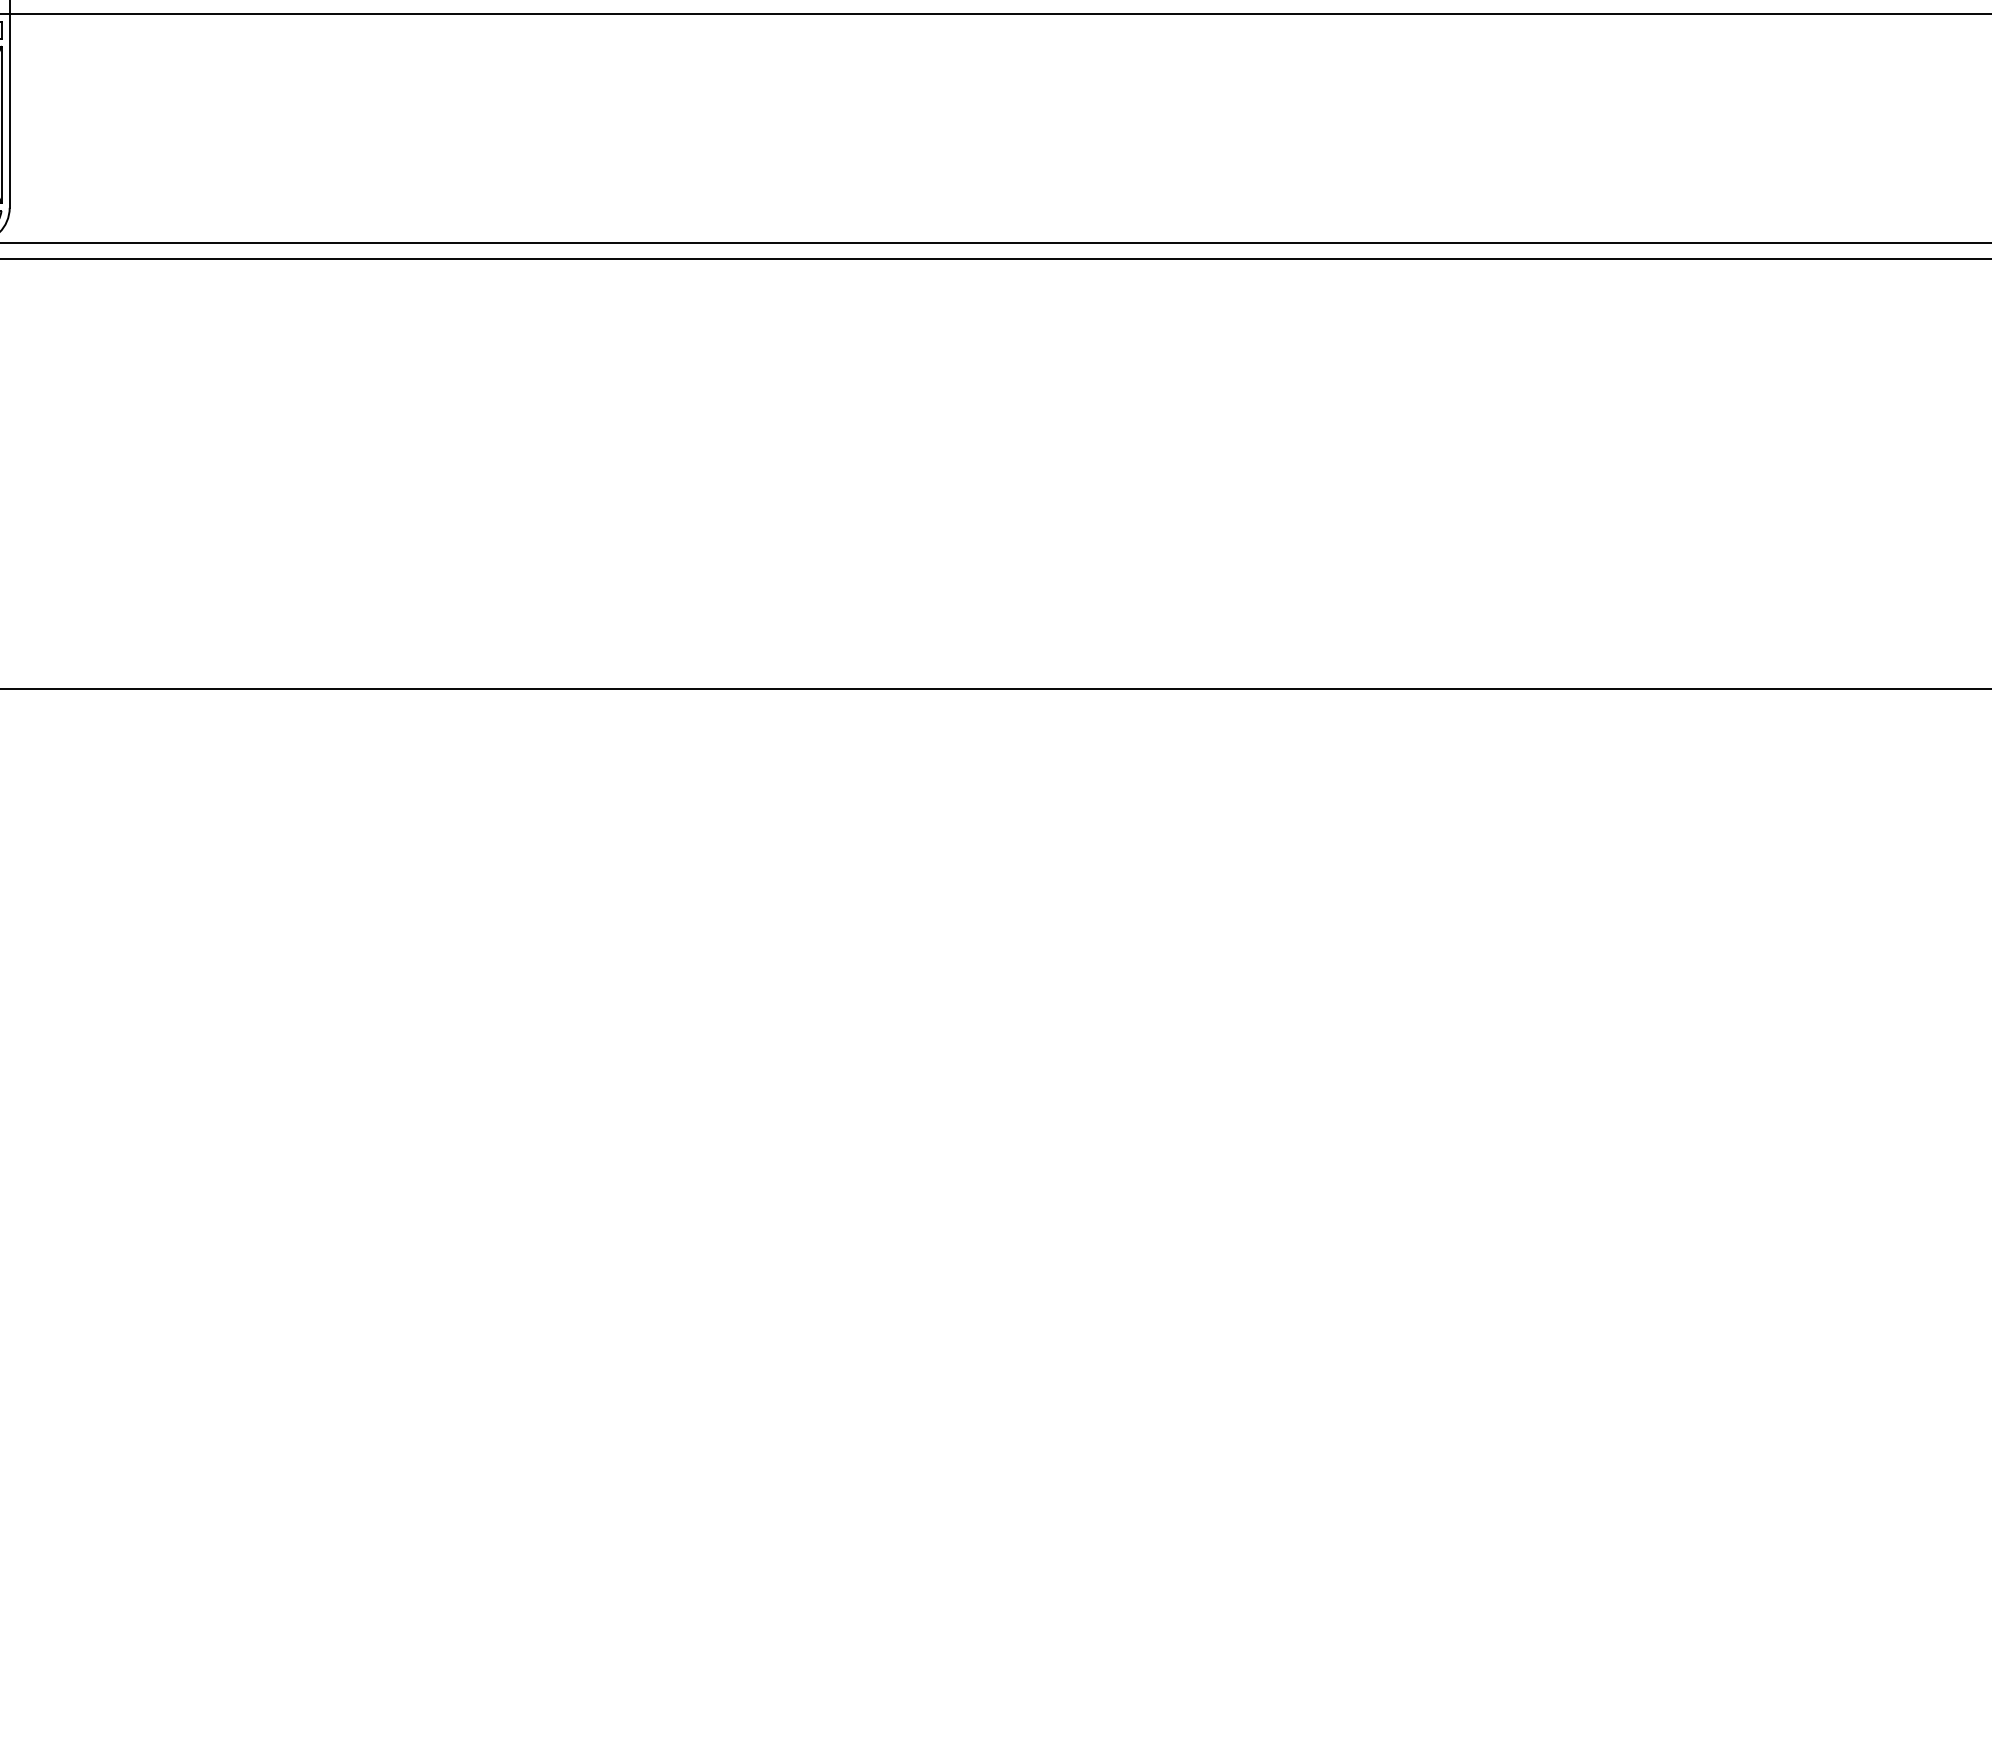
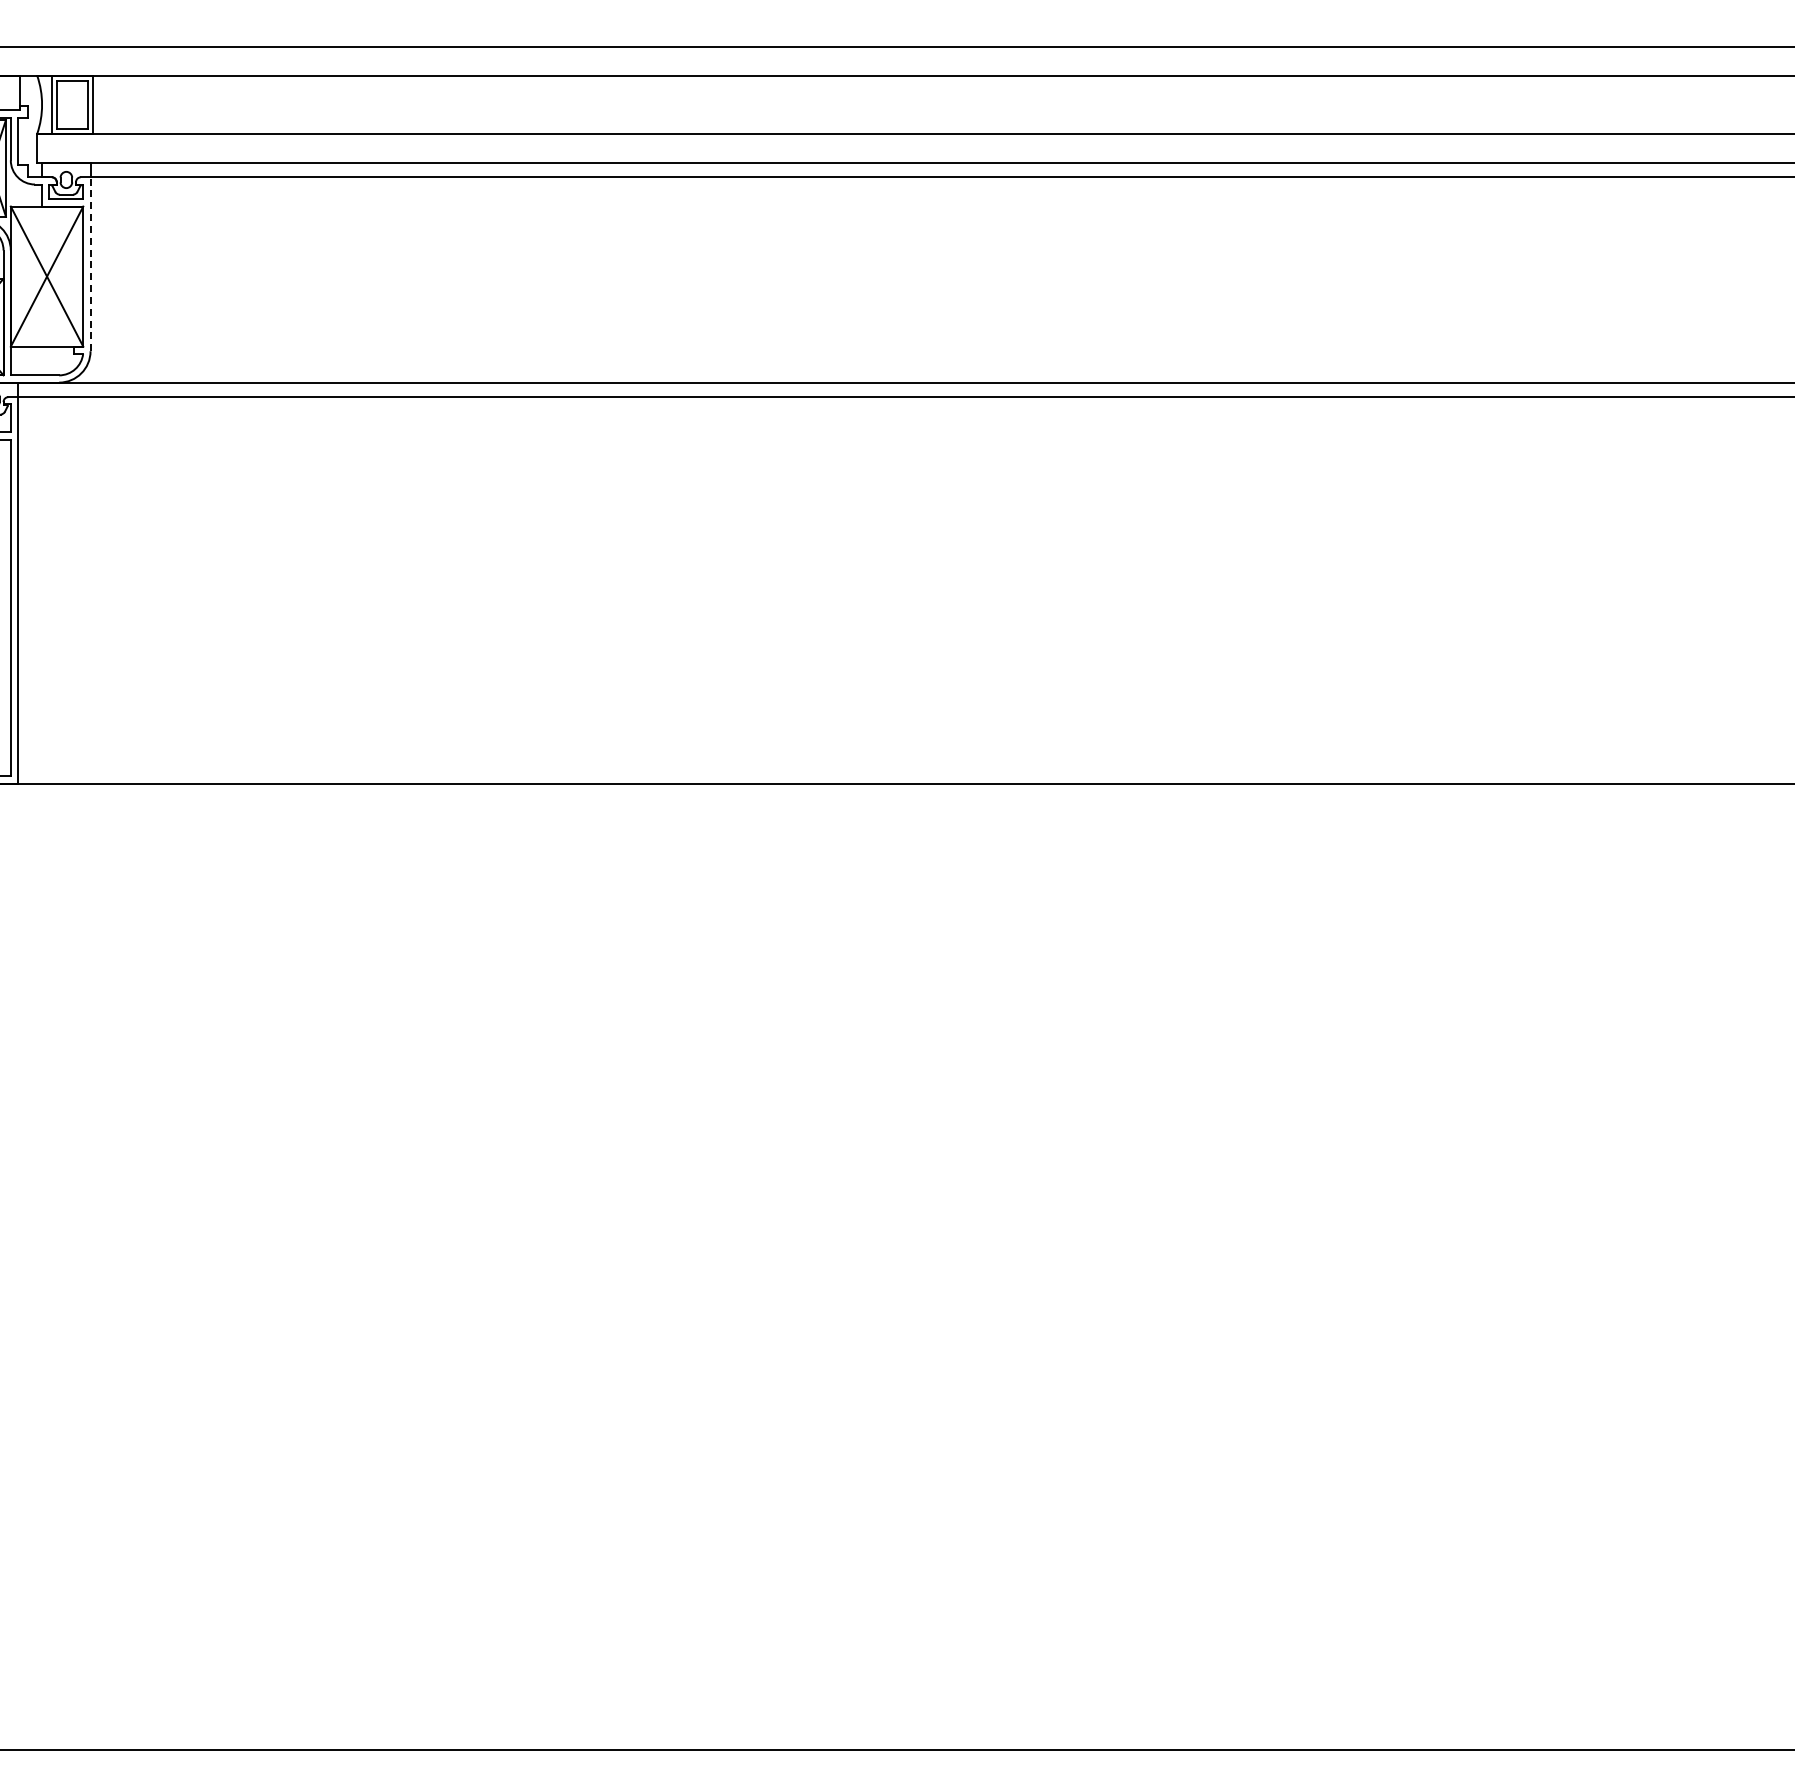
line: (9, 111) -> (90, 264), solid -> dashed

